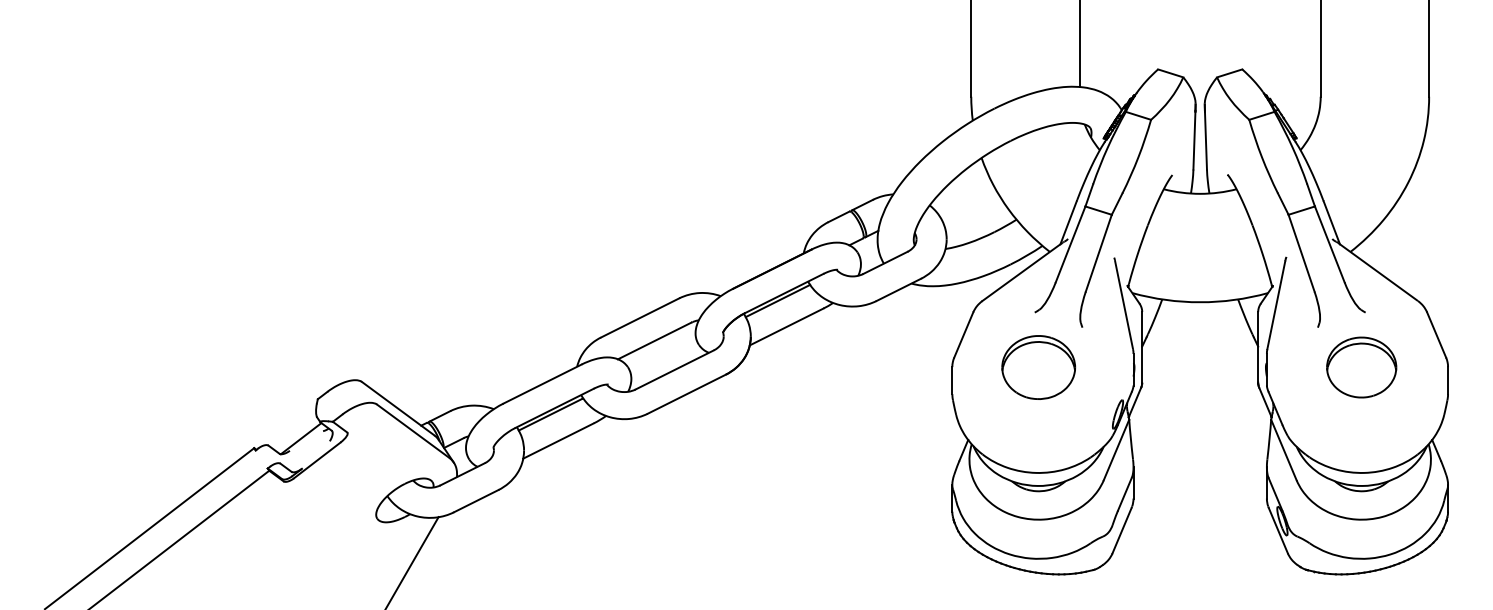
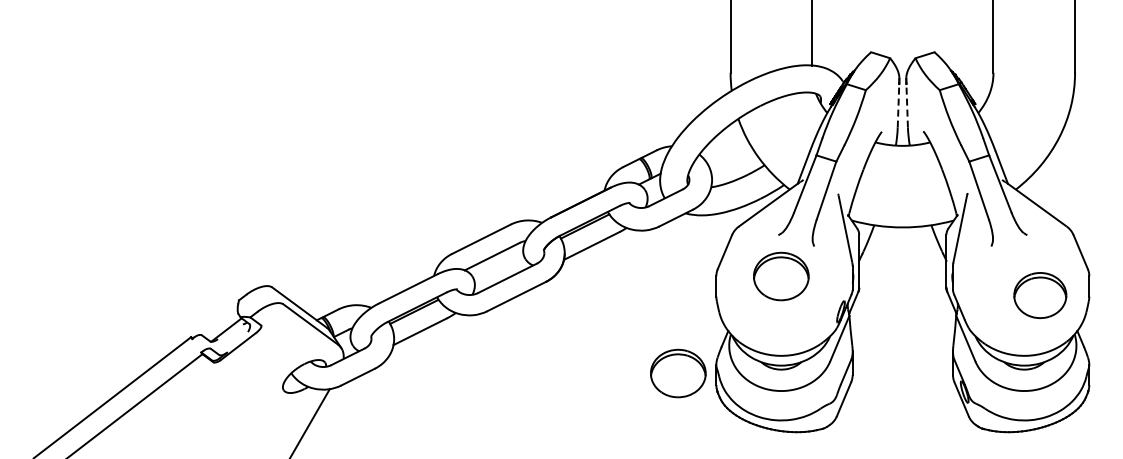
line: (1194, 140) -> (898, 105), solid -> dashed
line: (1206, 140) -> (907, 105), solid -> dashed
part: (1361, 367) -> (1040, 295), moved
part: (902, 496) -> (678, 373), added

